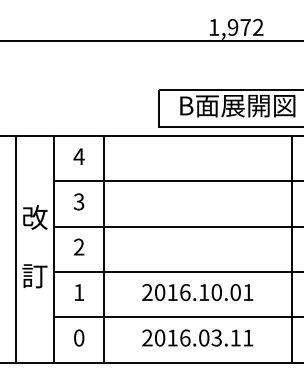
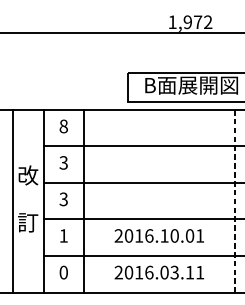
text: (78, 156) -> (63, 126), 4 -> 8
text: (78, 247) -> (63, 199), 2 -> 3
line: (291, 250) -> (234, 202), solid -> dashed

